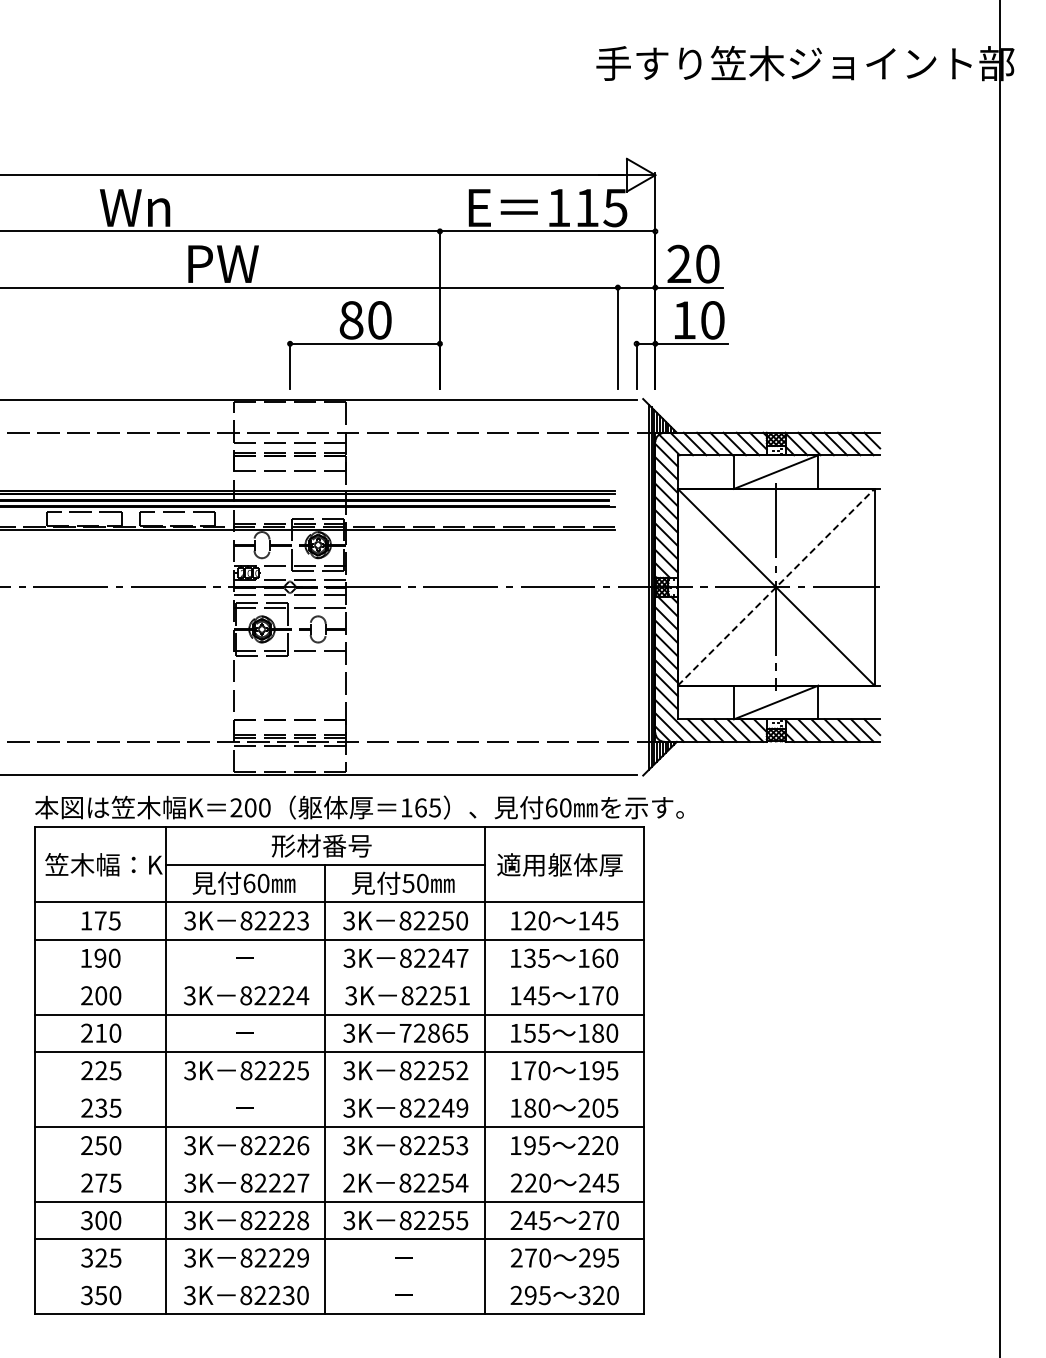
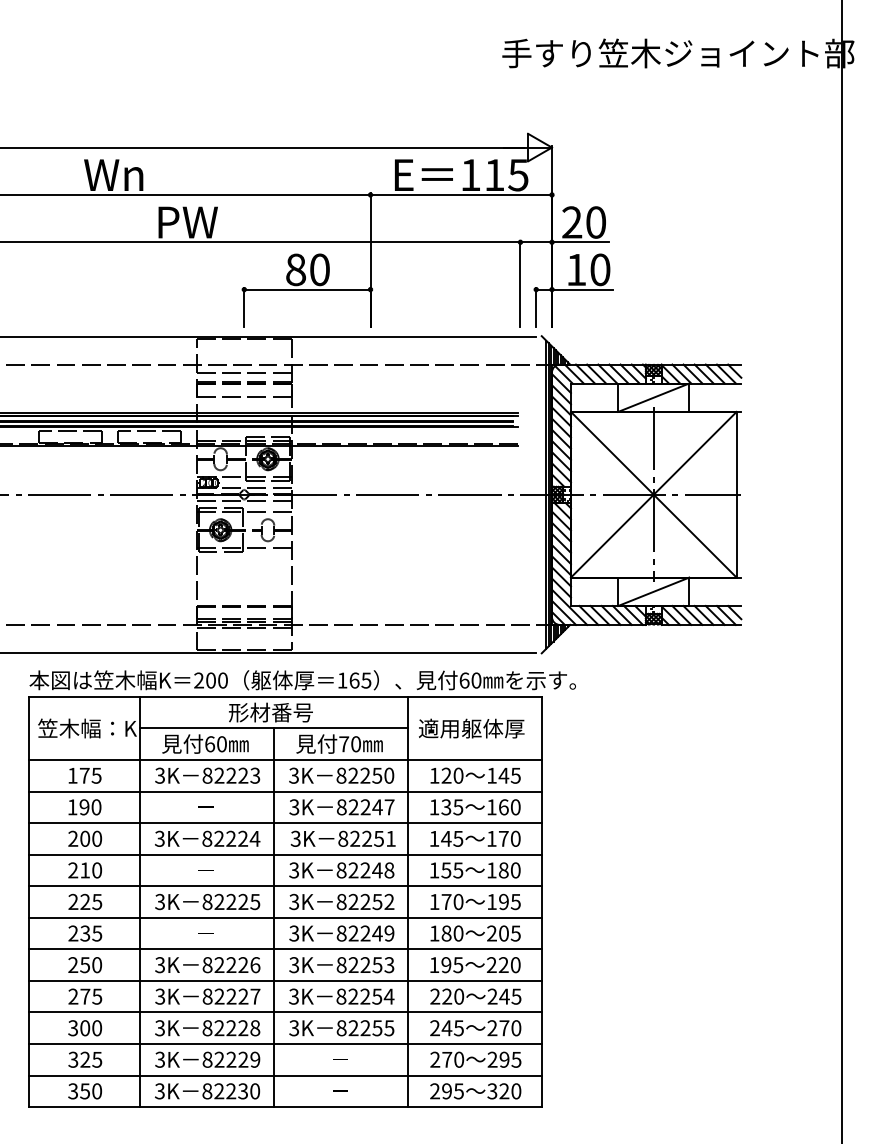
line: (776, 586) -> (654, 494), dashed -> solid
text: (408, 883) -> (344, 744), 50 -> 70
line: (339, 977) -> (285, 823), added
text: (433, 1032) -> (365, 869), 72865 -> 82248
line: (339, 1089) -> (285, 917), added
line: (339, 1164) -> (285, 980), added
text: (348, 1183) -> (293, 996), 2K -> 3K
line: (339, 1276) -> (285, 1075), added

